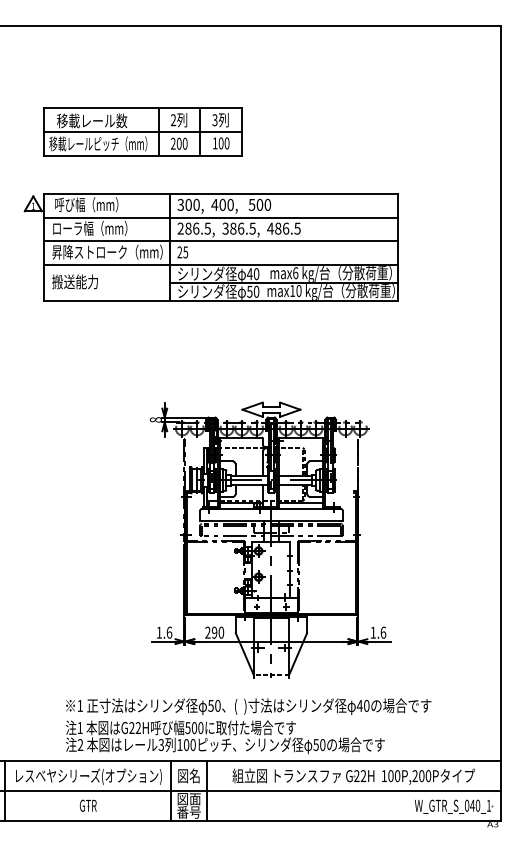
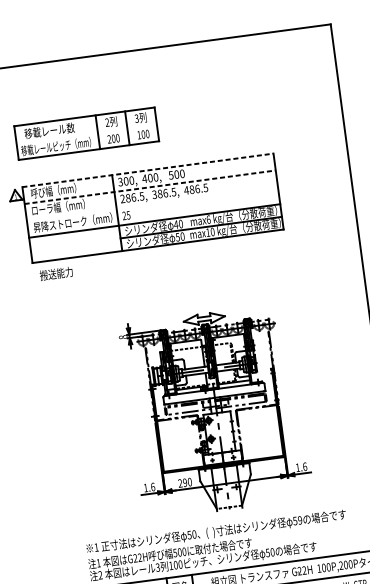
line: (142, 131) -> (86, 133), removed
line: (220, 193) -> (147, 170), solid -> dashed
line: (220, 217) -> (149, 187), solid -> dashed
line: (220, 241) -> (152, 204), removed
text: (74, 281) -> (55, 273), moved
text: (362, 705) -> (297, 520), 40 -> 59

